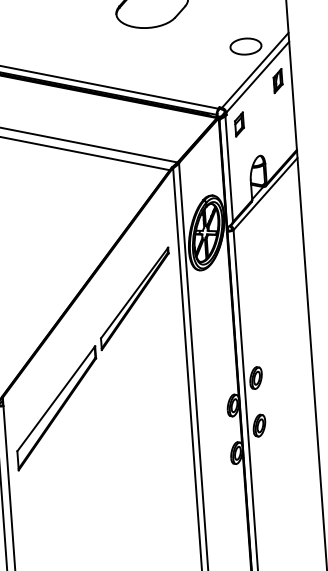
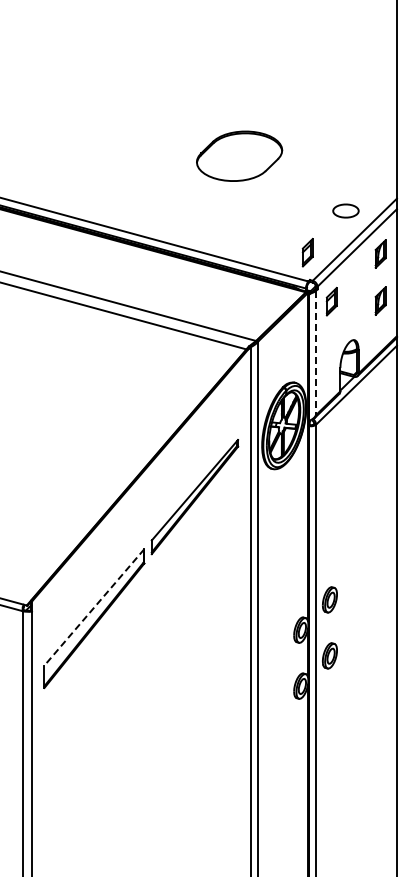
part: (245, 46) -> (345, 210), size x0.7
part: (215, 84) -> (307, 252), added
part: (280, 120) -> (380, 300), added
line: (229, 169) -> (316, 353), solid -> dashed
line: (56, 398) -> (94, 607), solid -> dashed

